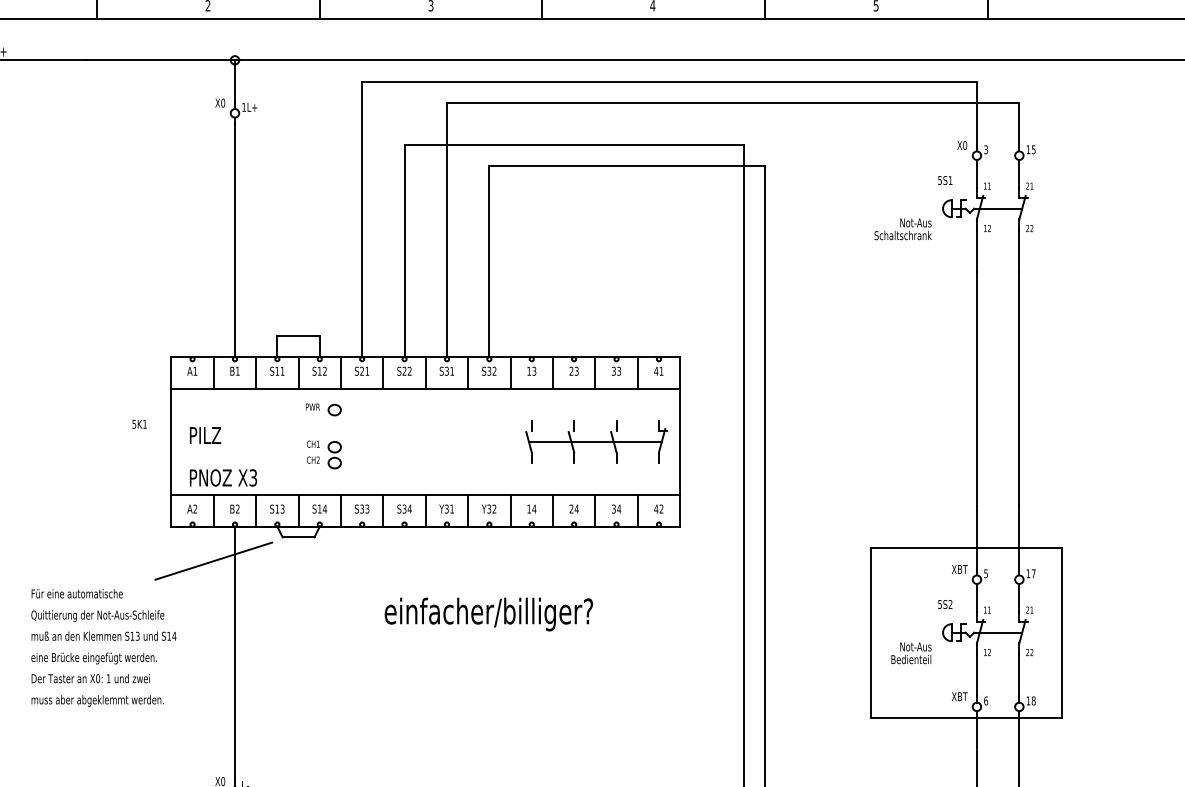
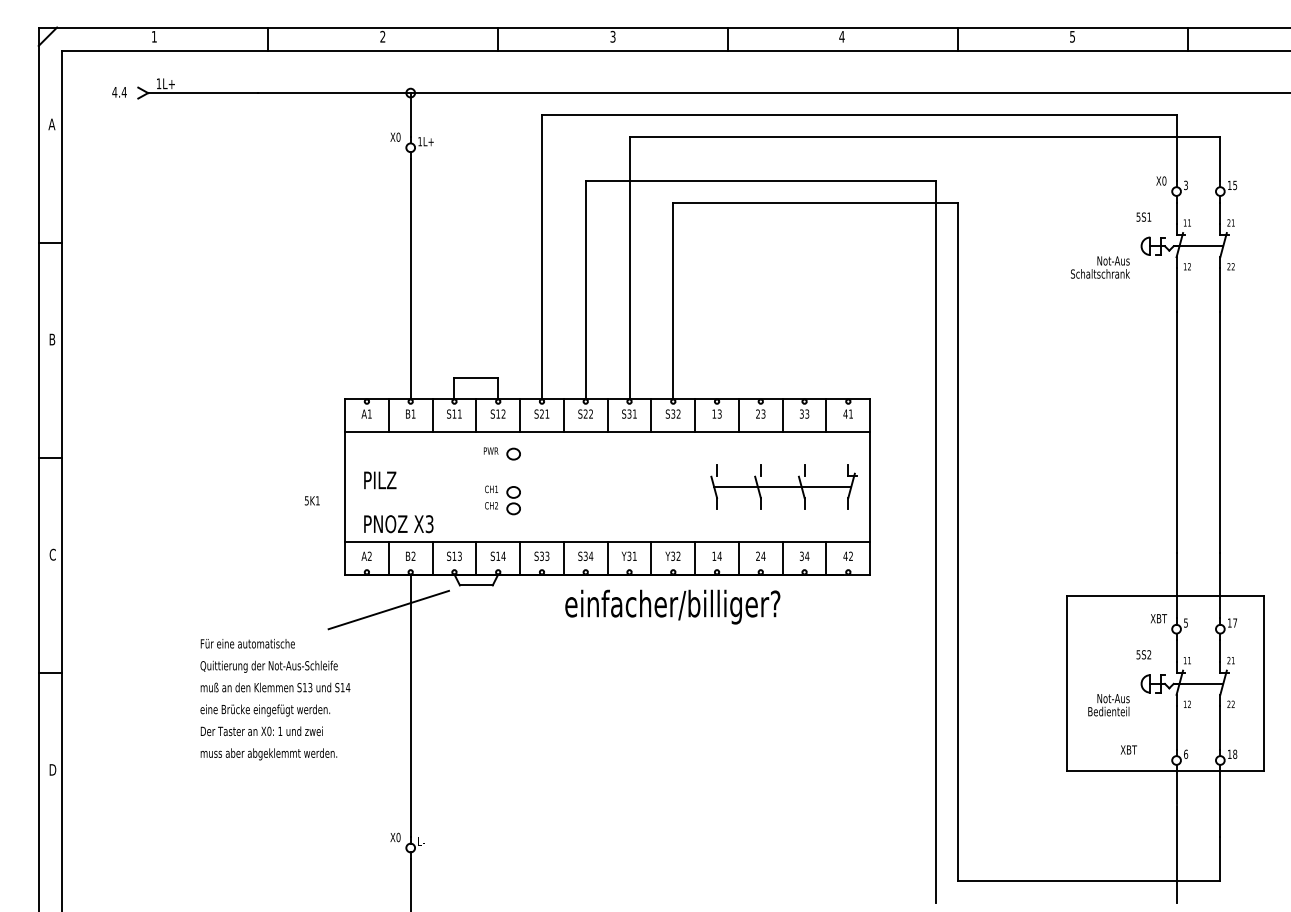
text: (138, 424) -> (311, 500), moved
text: (488, 613) -> (672, 606), moved
text: (959, 696) -> (1128, 749), moved

